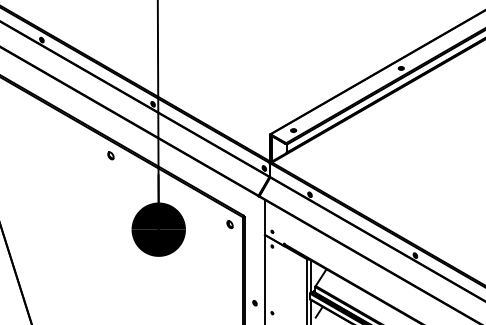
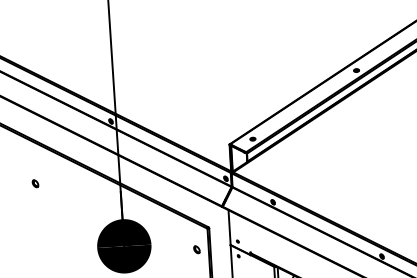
part: (110, 155) -> (35, 183), moved
part: (229, 224) -> (196, 249), moved

